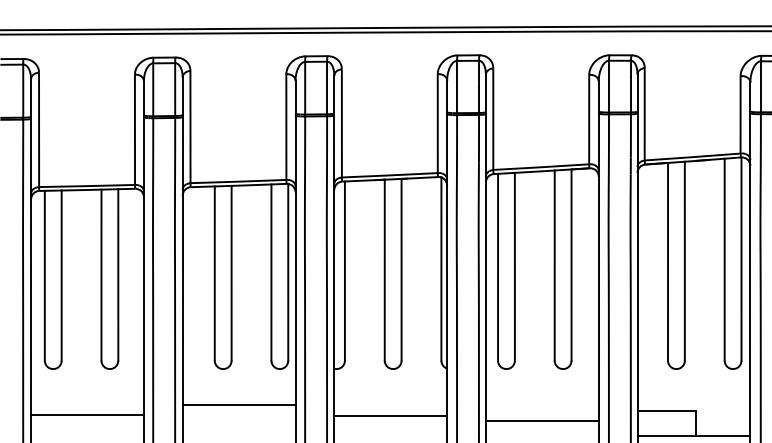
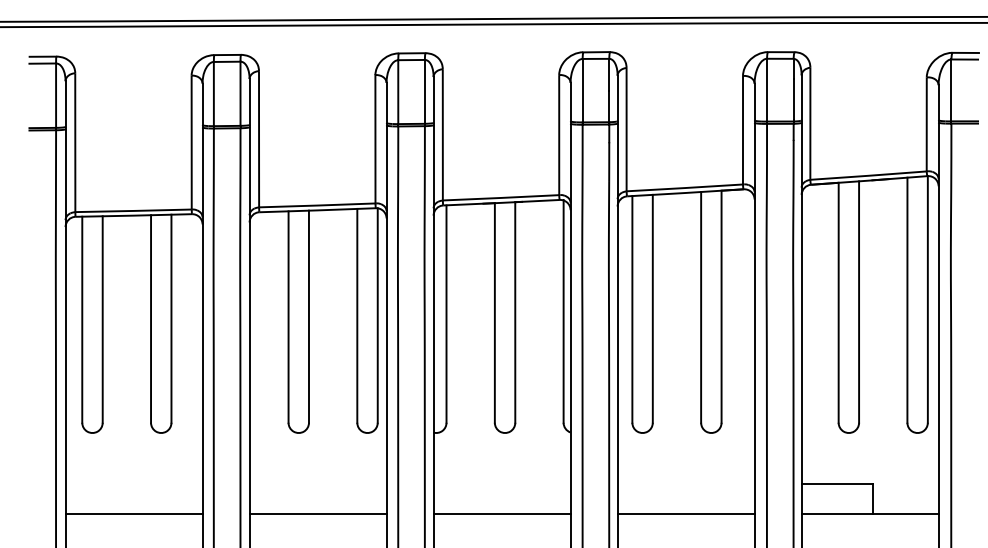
line: (238, 404) -> (317, 514), moved
line: (87, 415) -> (133, 514), moved
line: (390, 416) -> (501, 514), moved
line: (541, 421) -> (685, 514), moved

